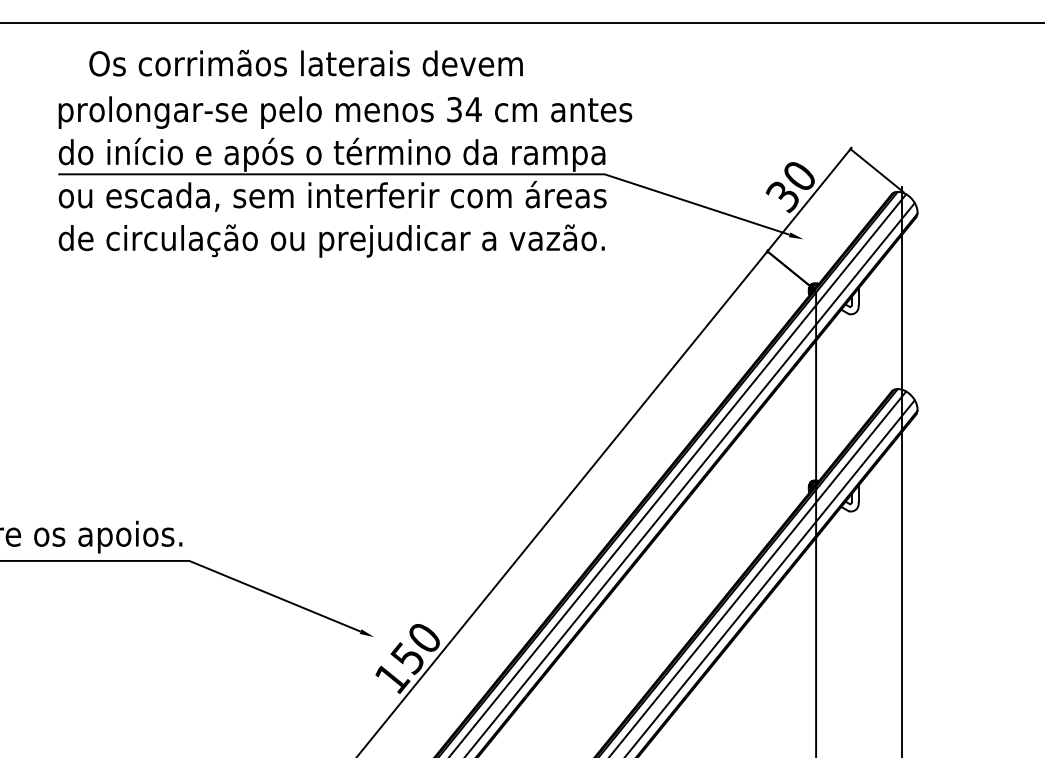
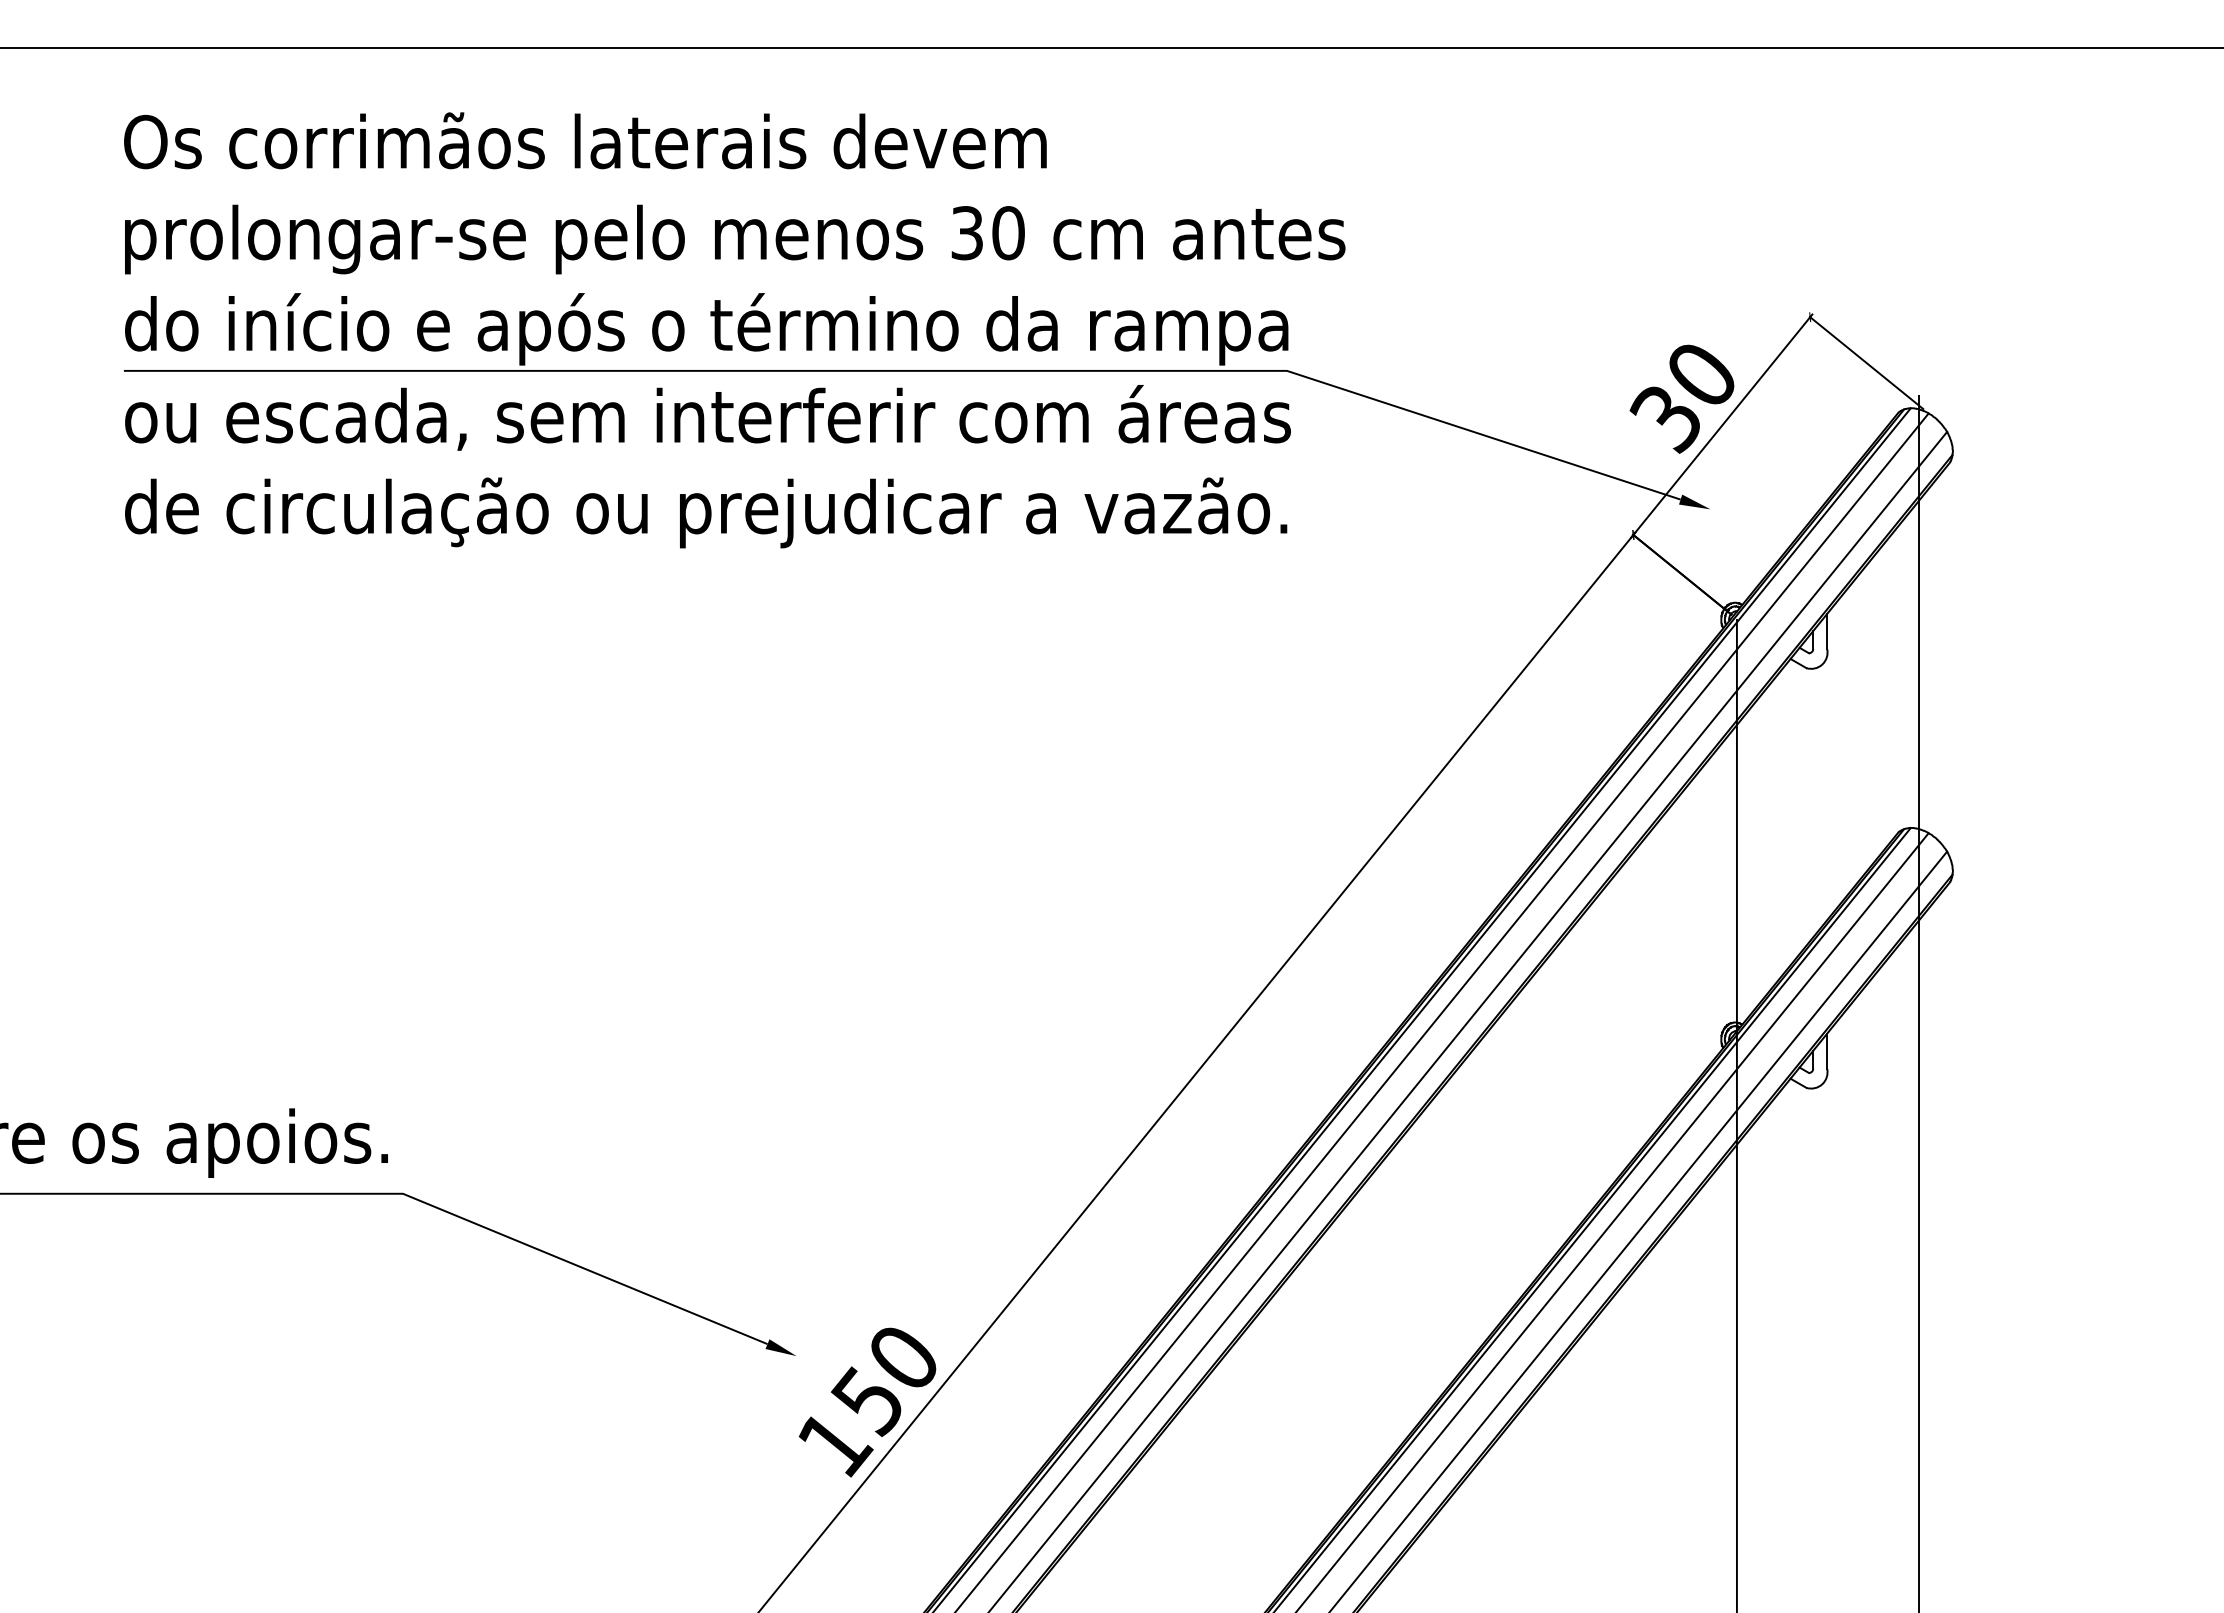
text: (305, 63) -> (584, 141), moved
text: (473, 109) -> (1007, 232), 34 -> 30

